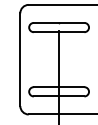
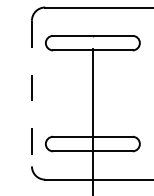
line: (20, 60) -> (32, 94), solid -> dashed

